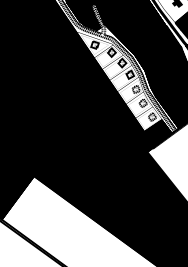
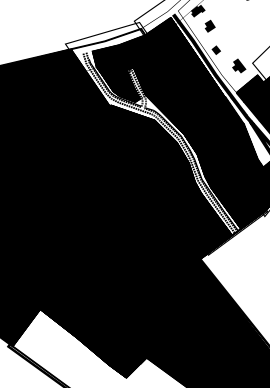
hatch: (119, 82) -> (164, 169), added
hatch: (64, 210) -> (93, 334), added

